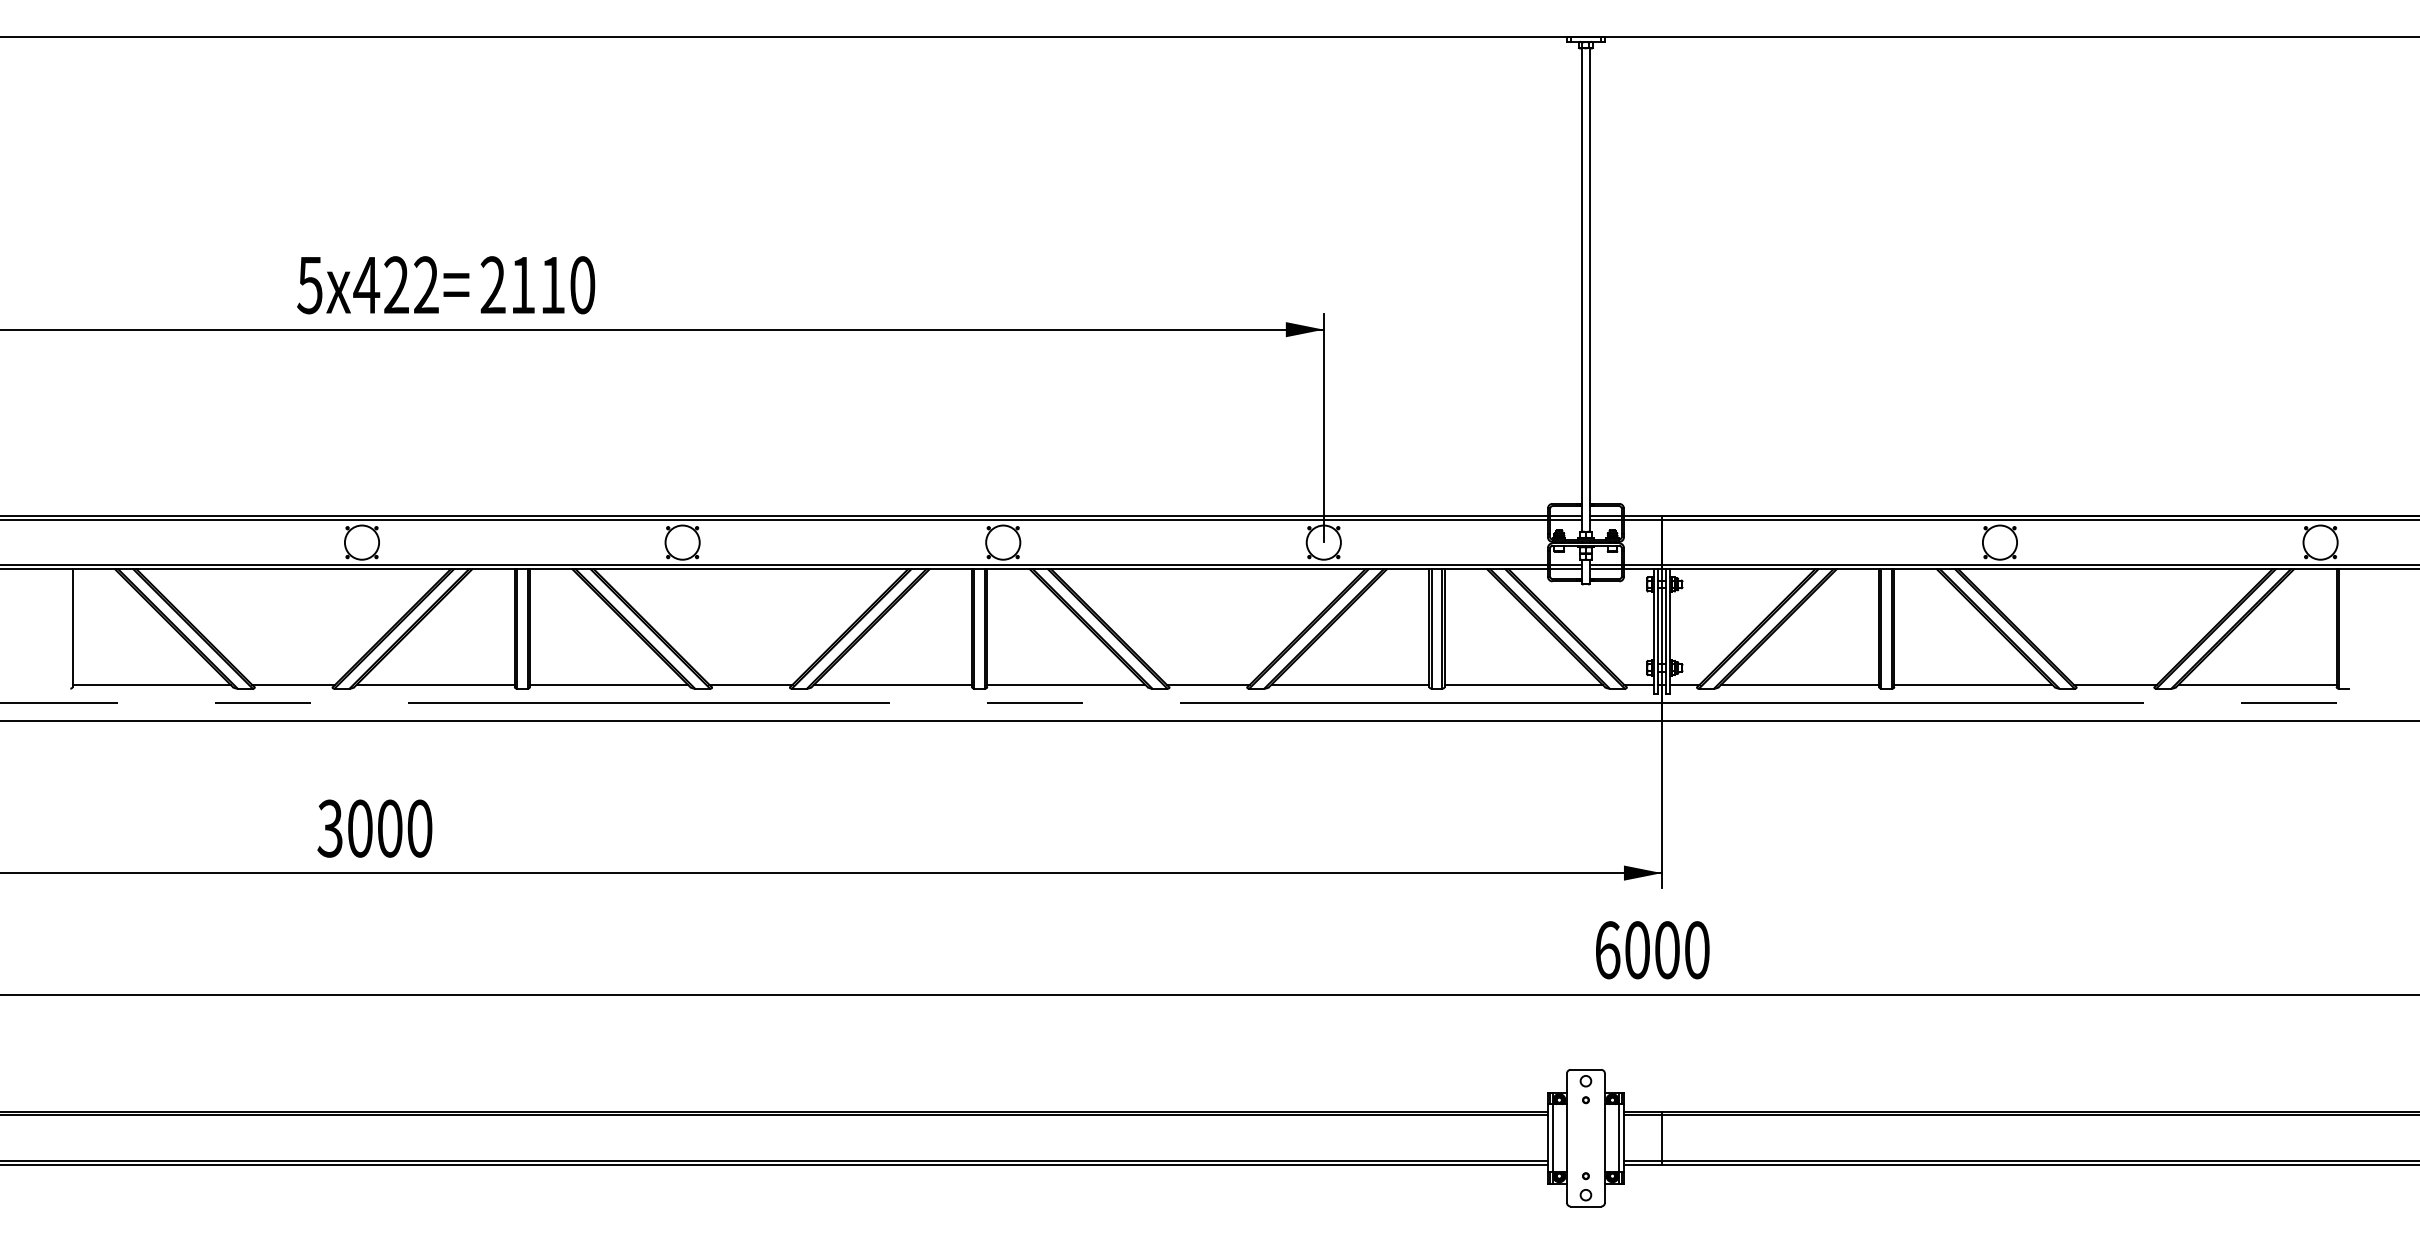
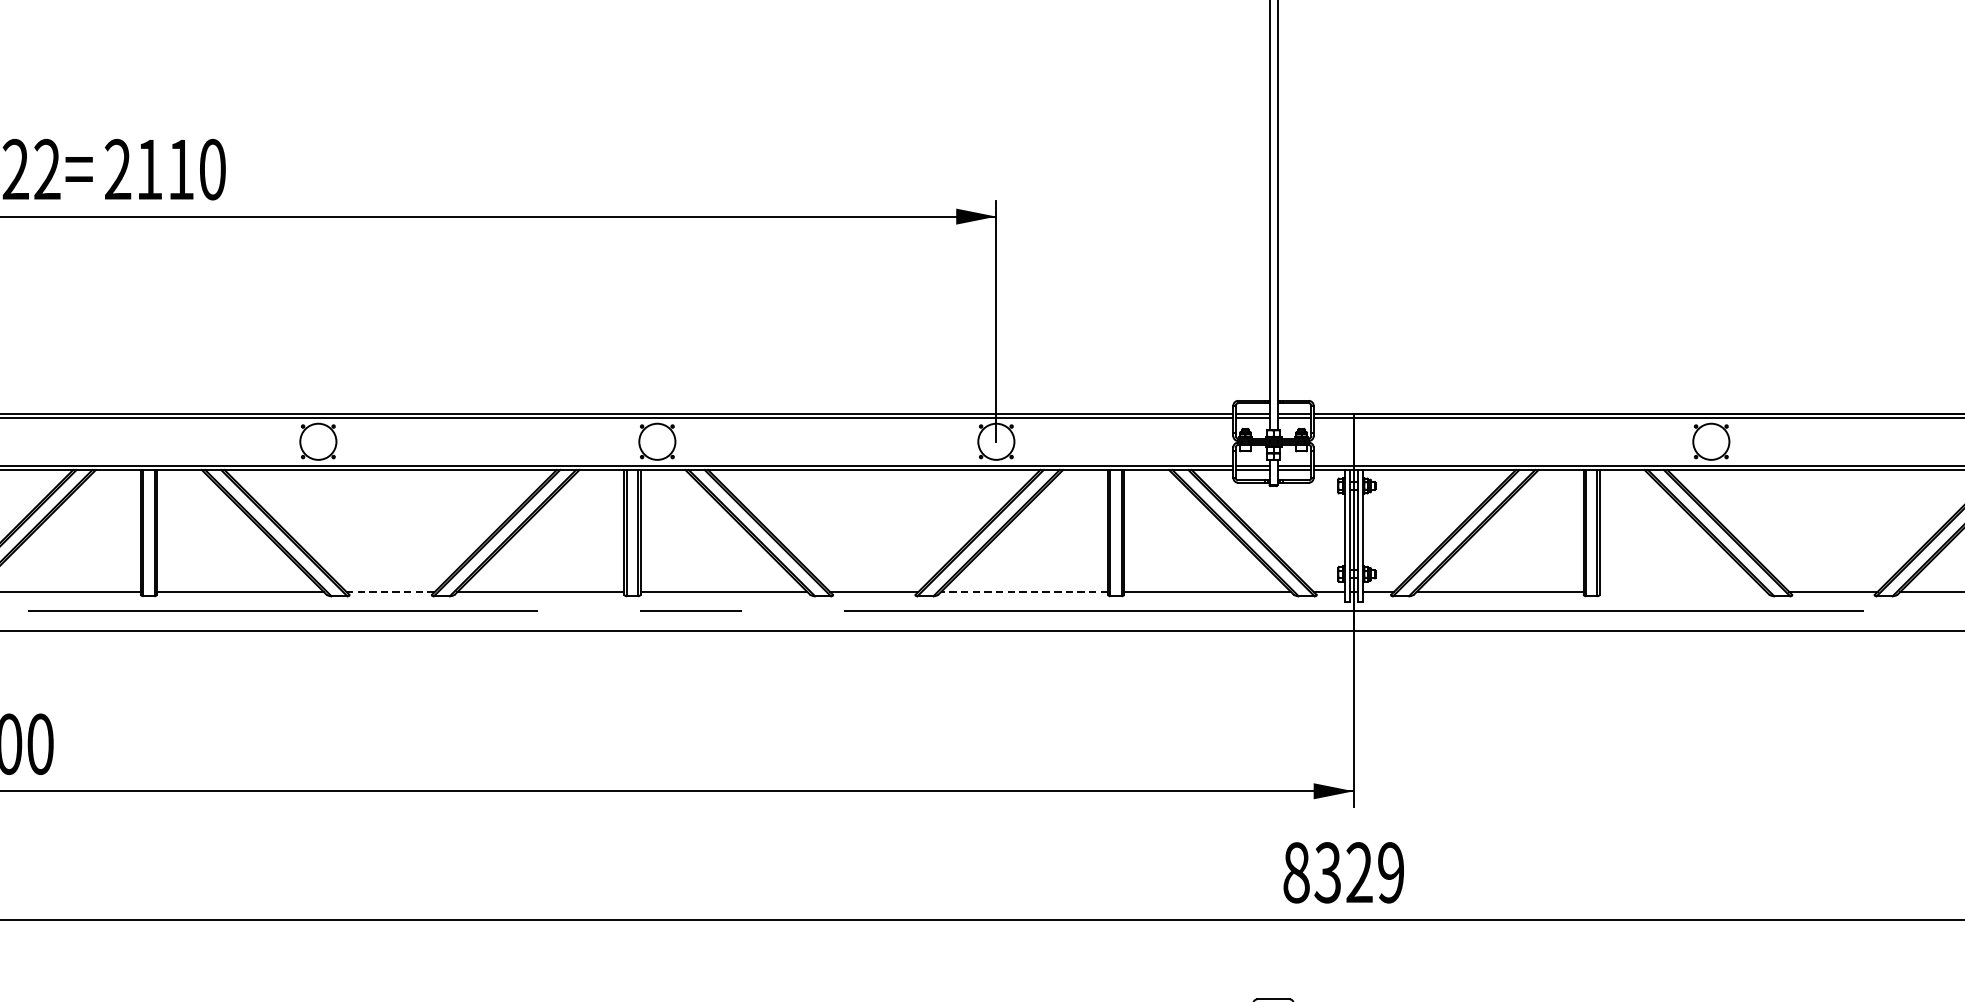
line: (751, 684) -> (391, 591), solid -> dashed
line: (1350, 684) -> (1024, 591), solid -> dashed
line: (1973, 684) -> (1683, 591), removed
text: (1652, 950) -> (1343, 873), 6000 -> 8329

